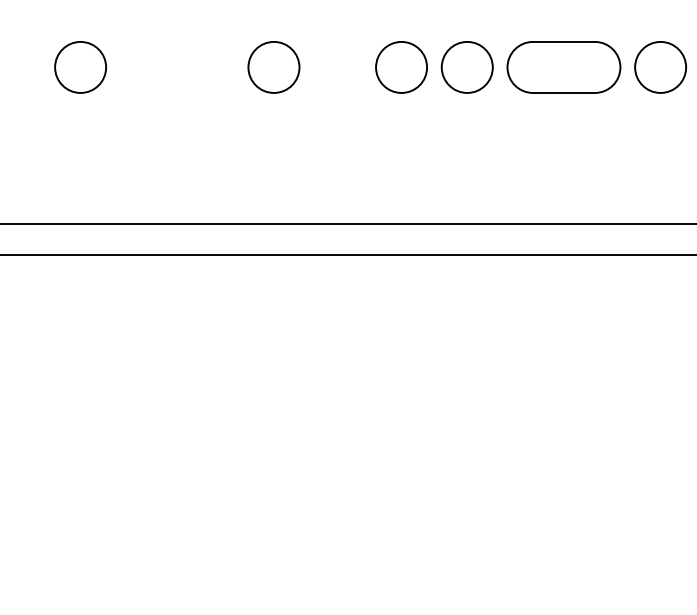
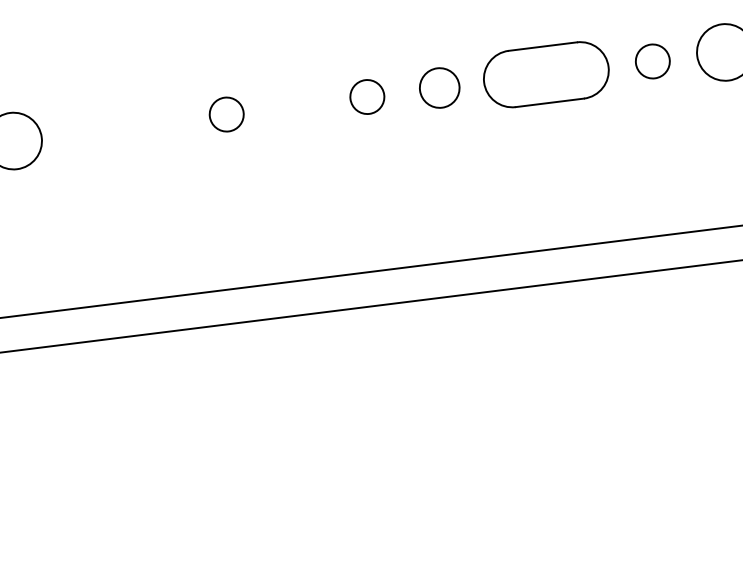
circle: (401, 66) -> (367, 95), size x0.6
circle: (273, 67) -> (226, 114), size x0.6
circle: (466, 67) -> (438, 88), size x0.7
circle: (660, 67) -> (652, 61), size x0.6

